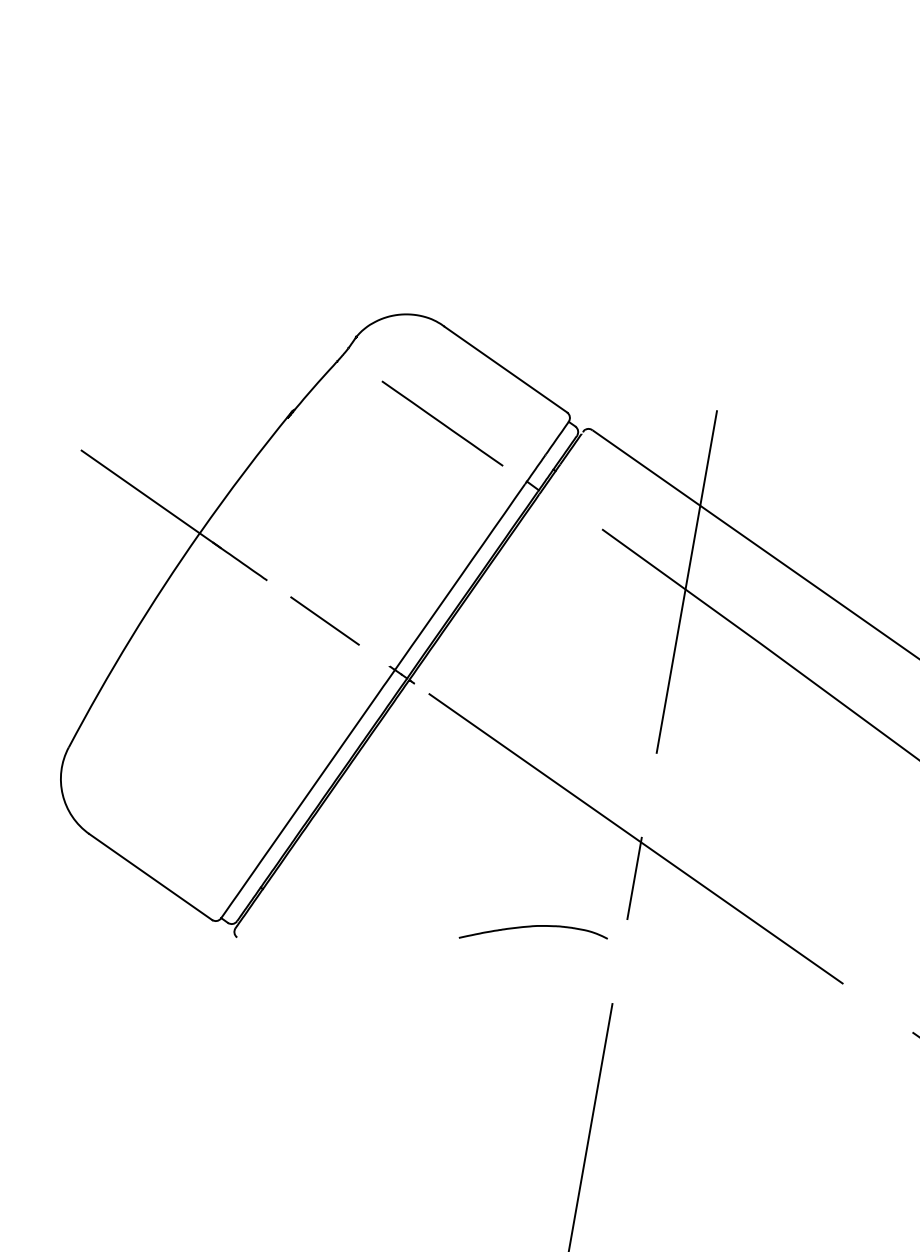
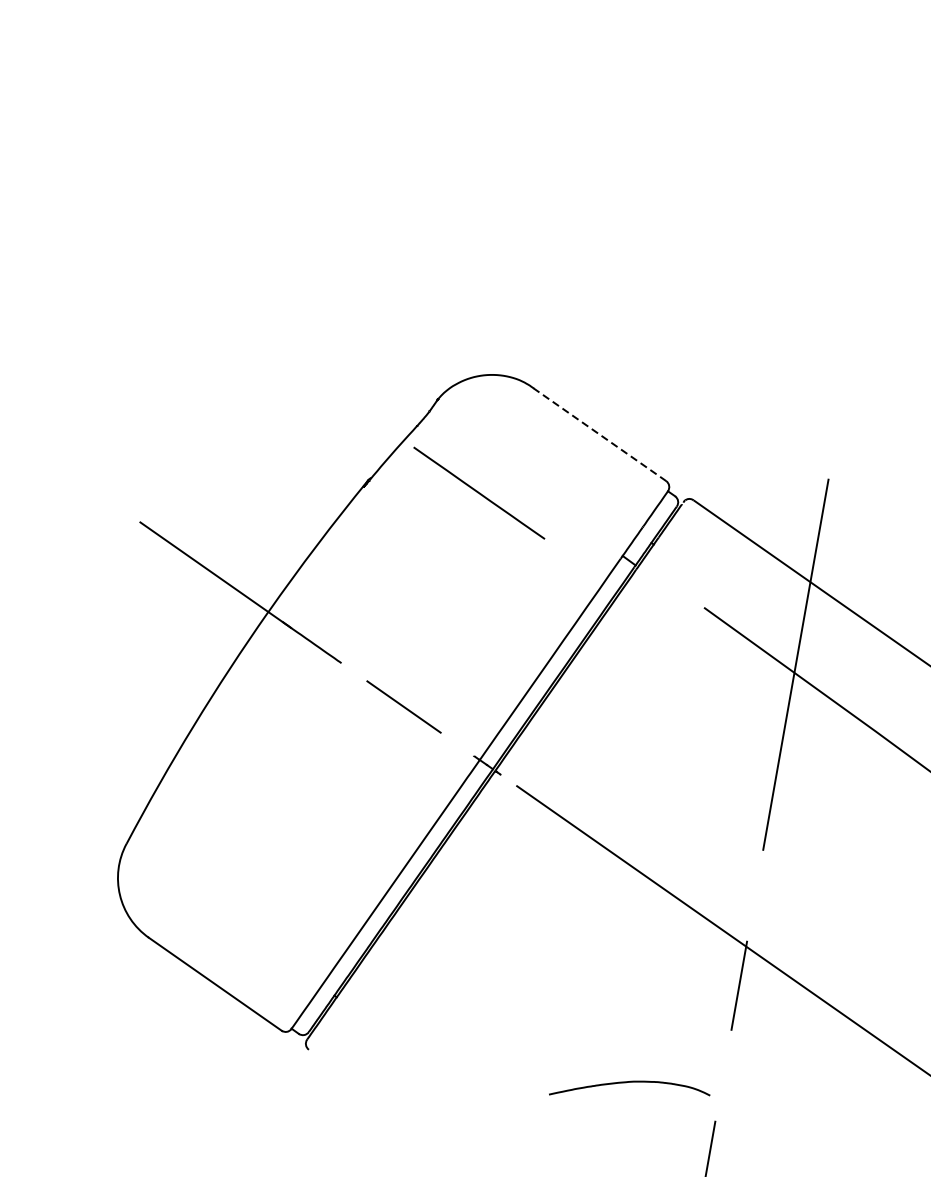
line: (506, 369) -> (600, 434), solid -> dashed
line: (442, 423) -> (479, 493), moved
curve: (532, 927) -> (628, 1083), moved

